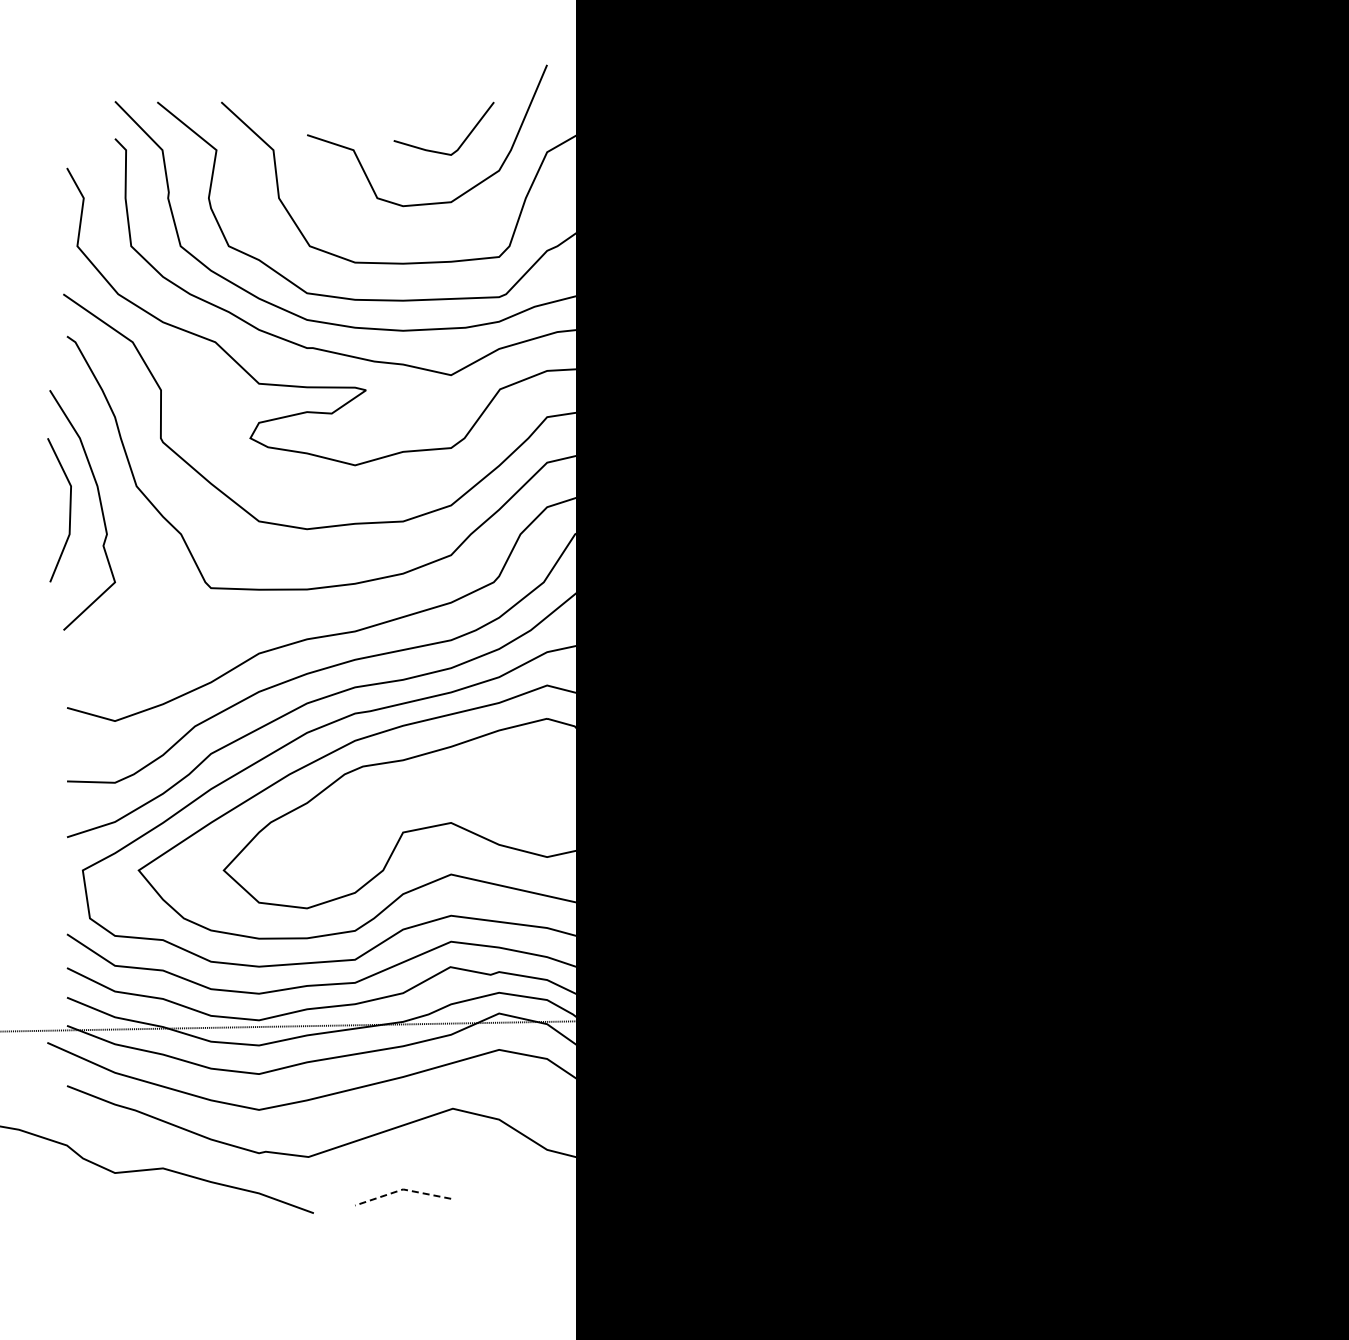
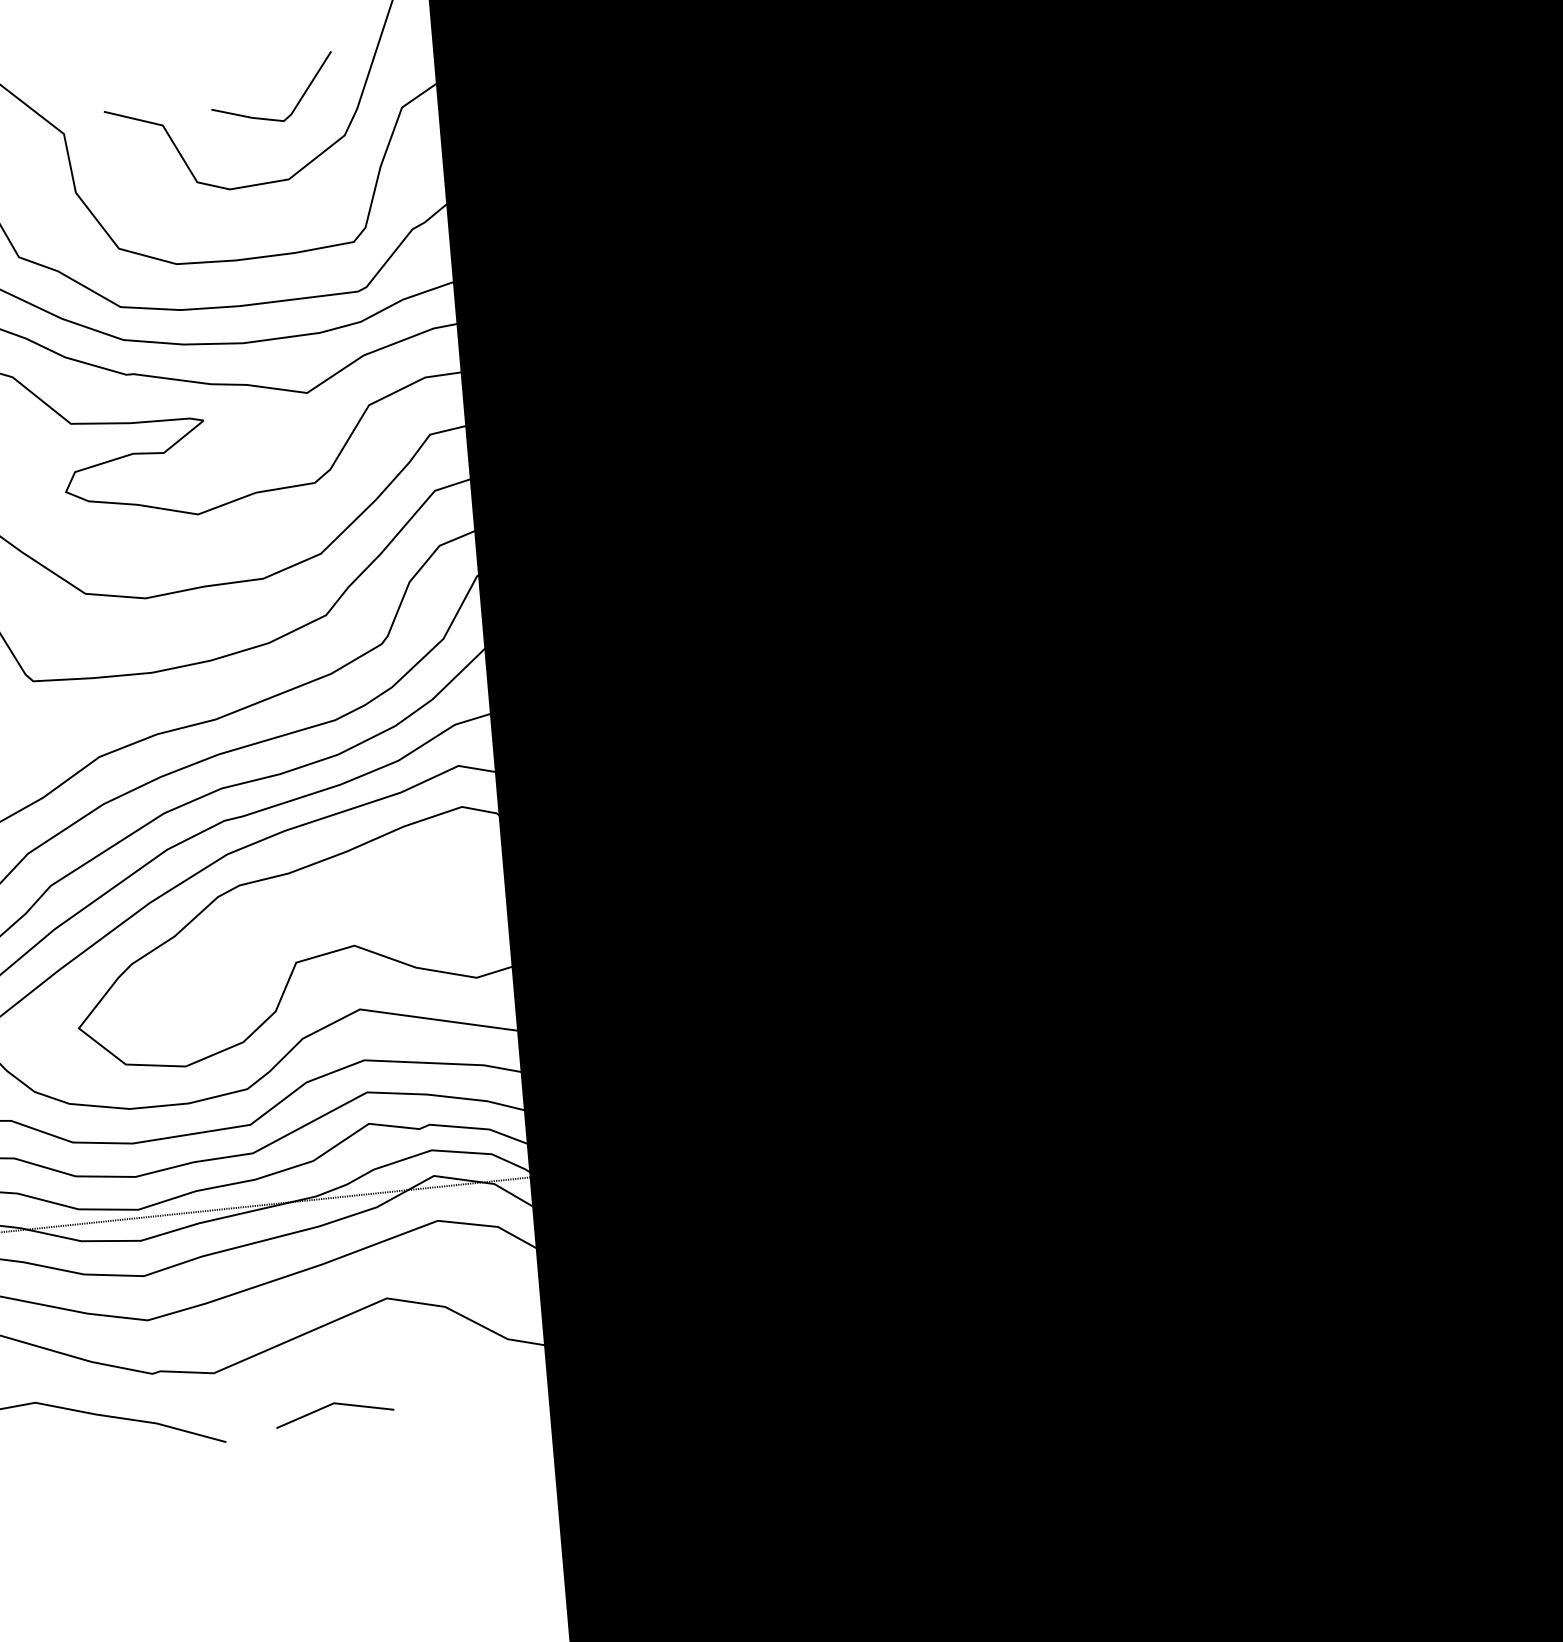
line: (402, 1189) -> (333, 1403), dashed -> solid

